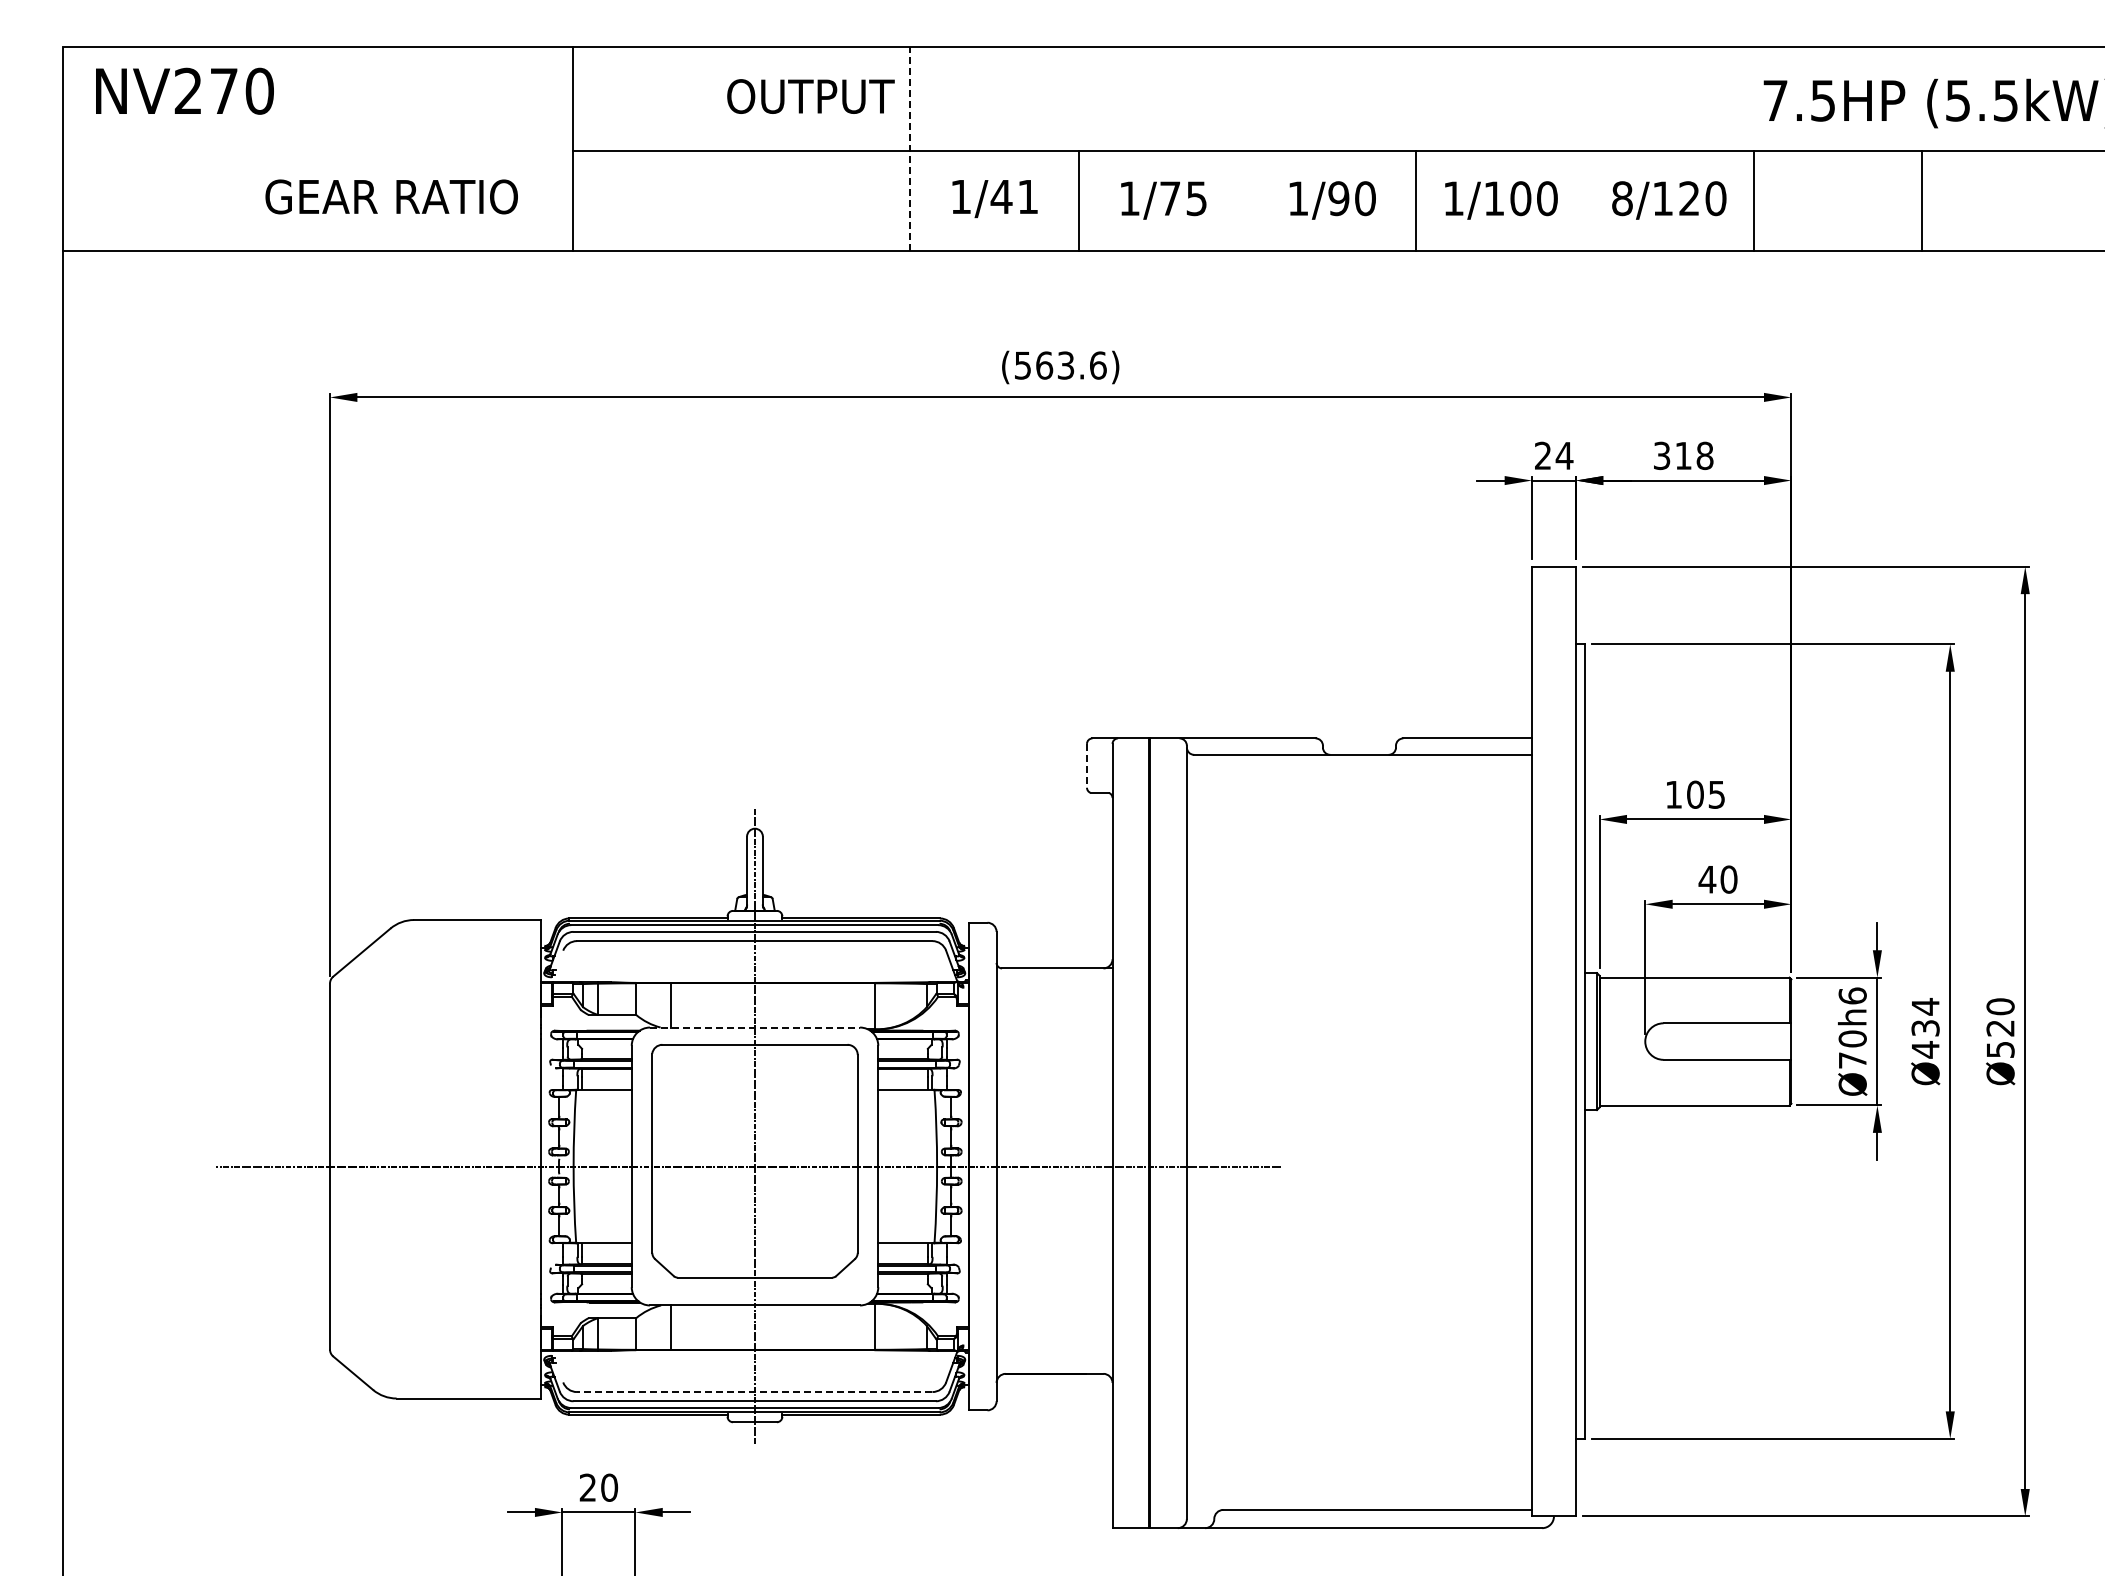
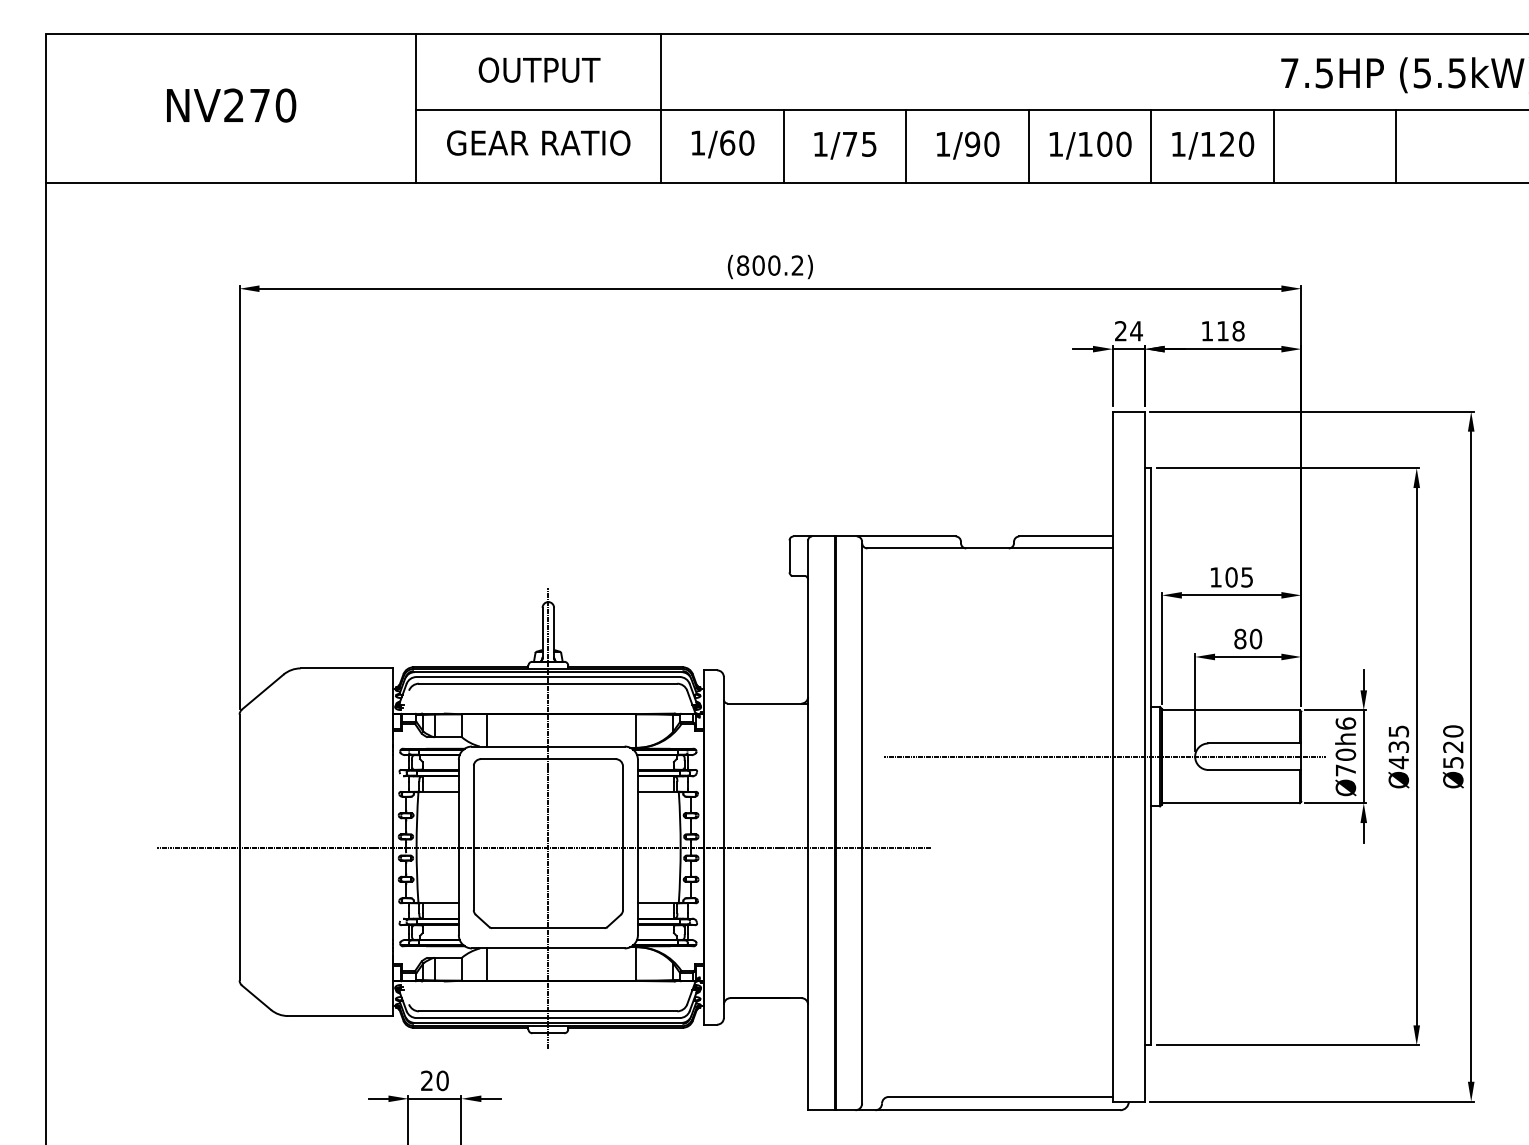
text: (184, 90) -> (231, 104), moved
text: (810, 96) -> (539, 70), moved
line: (910, 148) -> (661, 107), dashed -> solid
text: (391, 196) -> (538, 142), moved
text: (1014, 196) -> (736, 142), 1/41 -> 1/60
text: (1622, 198) -> (1178, 144), 8/120 -> 1/120
line: (1247, 200) -> (906, 145), added
line: (1584, 200) -> (1150, 145), added
text: (1060, 365) -> (770, 265), (563.6) -> (800.2)
text: (1662, 455) -> (1207, 330), 318 -> 118
line: (1086, 765) -> (789, 556), dashed -> solid
text: (1707, 879) -> (1240, 638), 40 -> 80
text: (1925, 1006) -> (1398, 731), Ø434 -> Ø435
line: (755, 1027) -> (548, 746), dashed -> solid
line: (1521, 1041) -> (1105, 756), added
line: (754, 1392) -> (548, 1011), dashed -> solid

